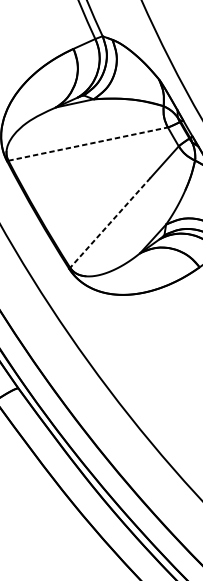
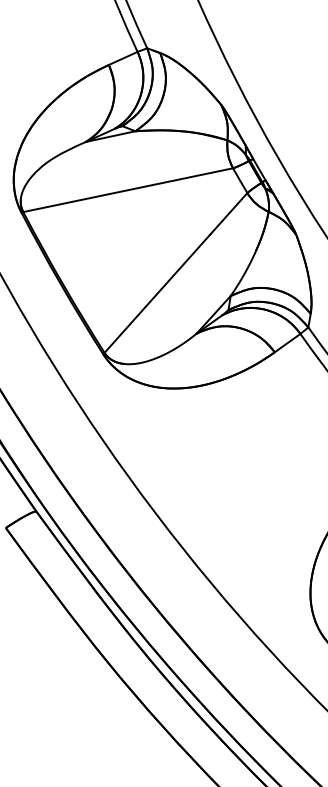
line: (88, 144) -> (128, 190), dashed -> solid
line: (110, 223) -> (157, 294), dashed -> solid

